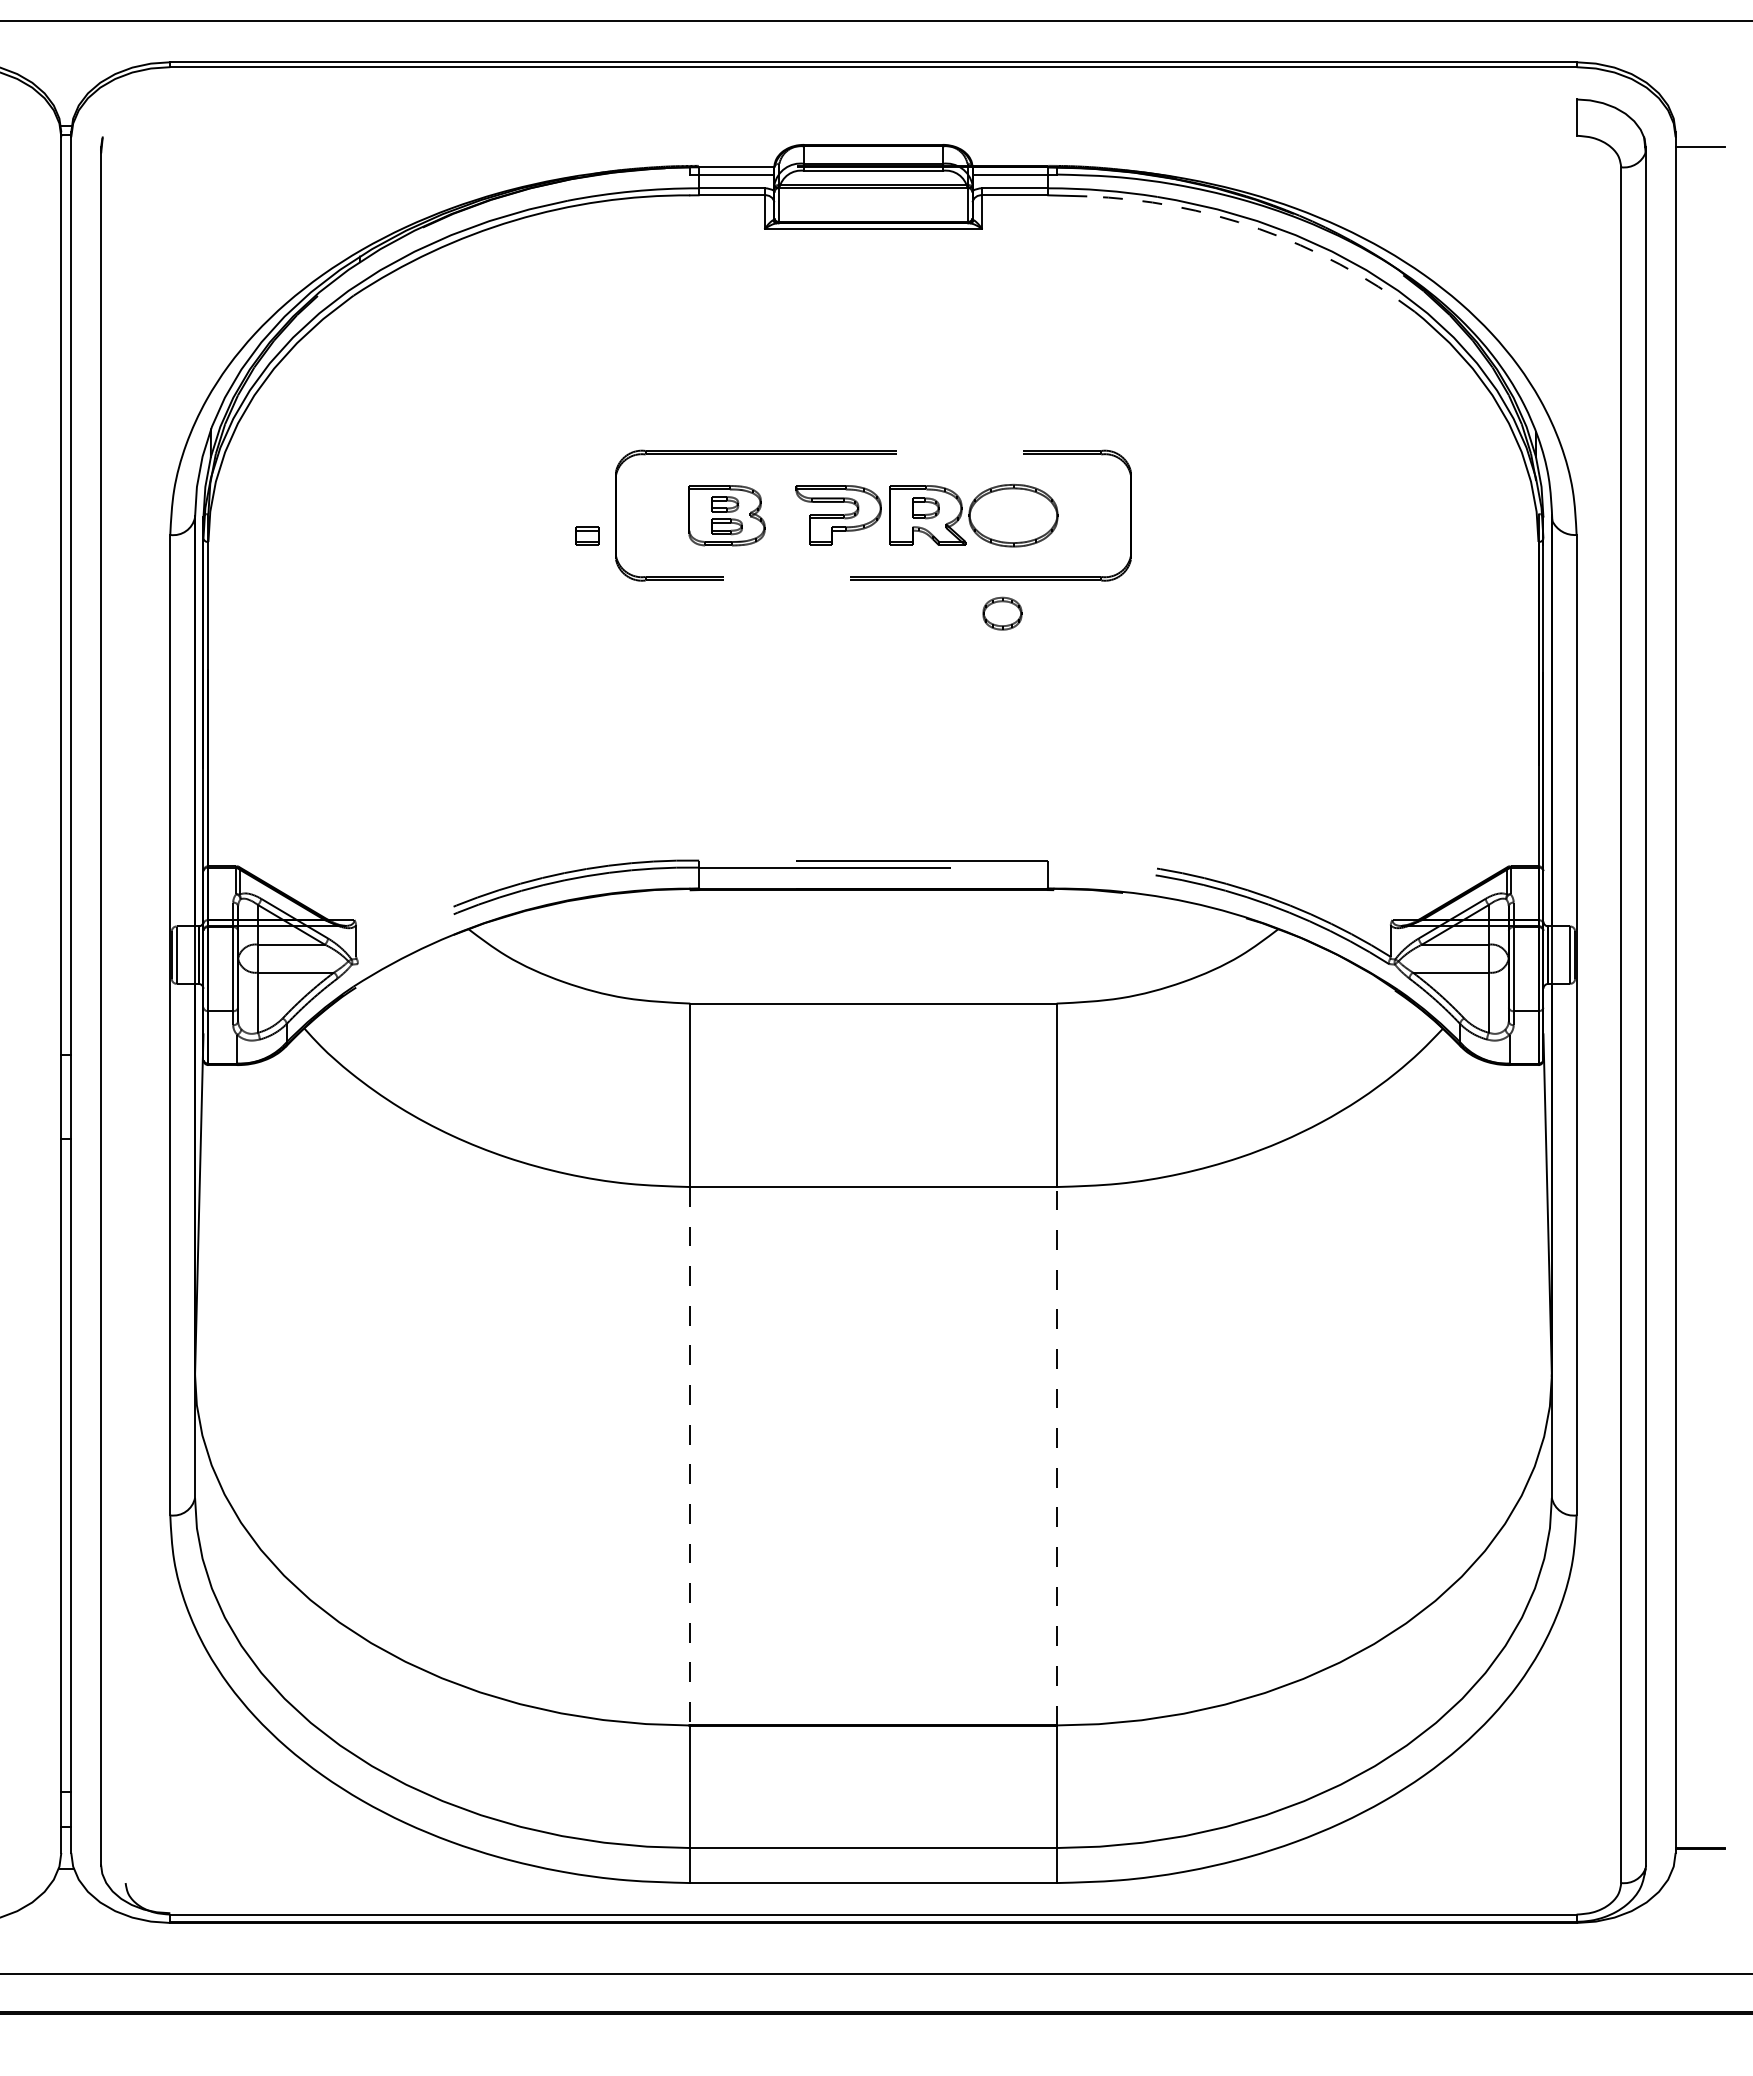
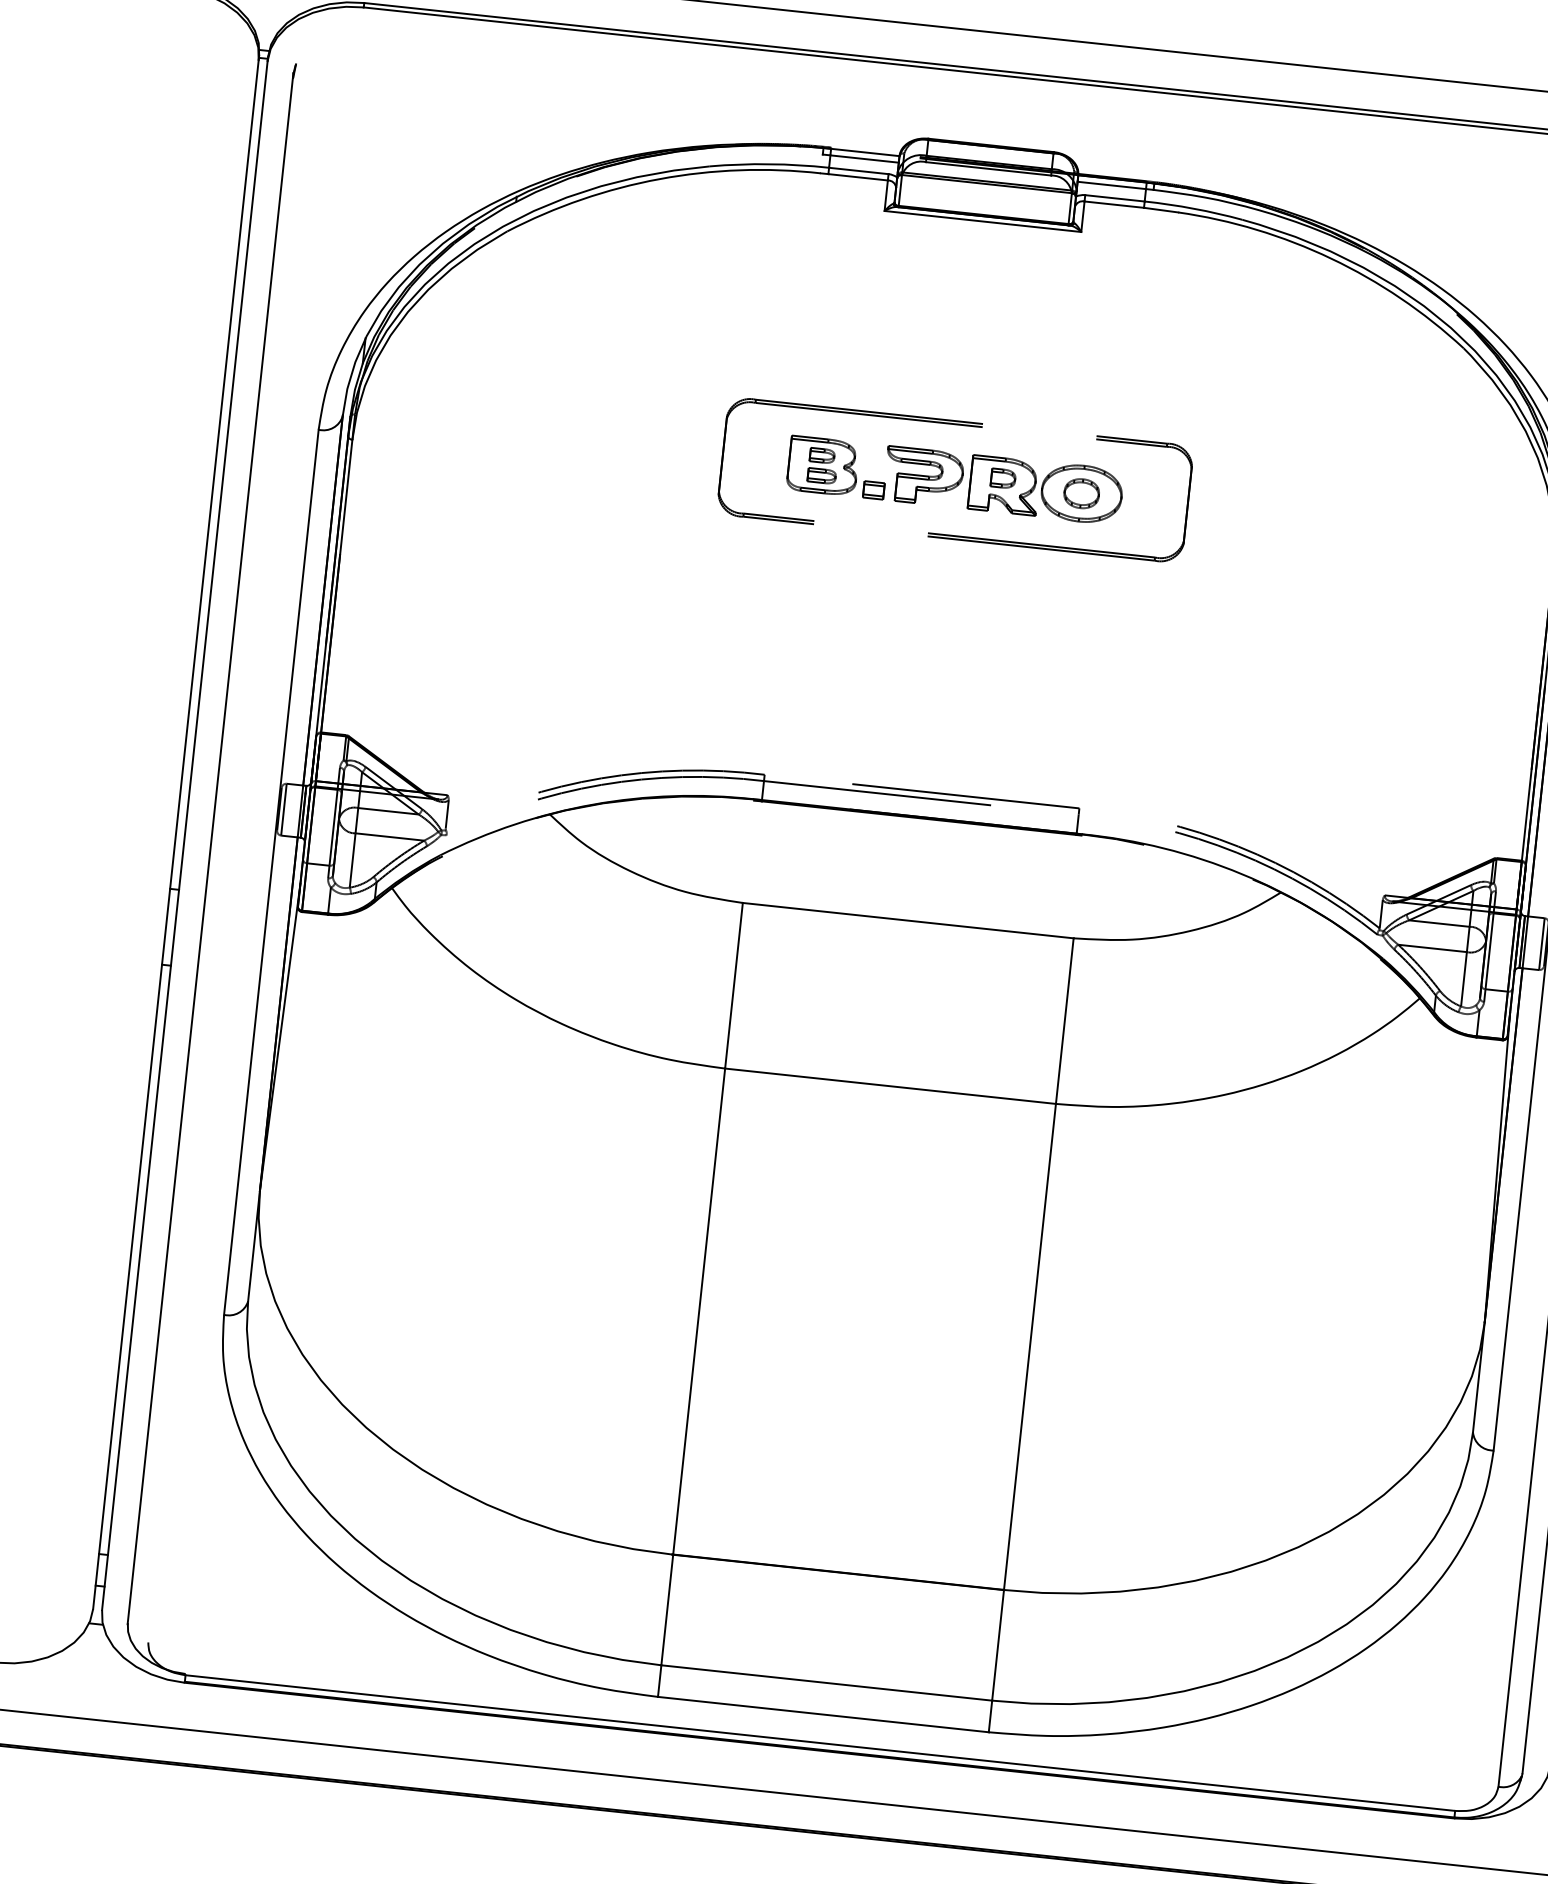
arc: (1259, 229) -> (1331, 259), dashed -> solid
part: (587, 535) -> (874, 489), moved
part: (1002, 613) -> (1081, 493), moved
line: (1056, 1455) -> (1029, 1346), dashed -> solid
line: (690, 1456) -> (699, 1311), dashed -> solid

